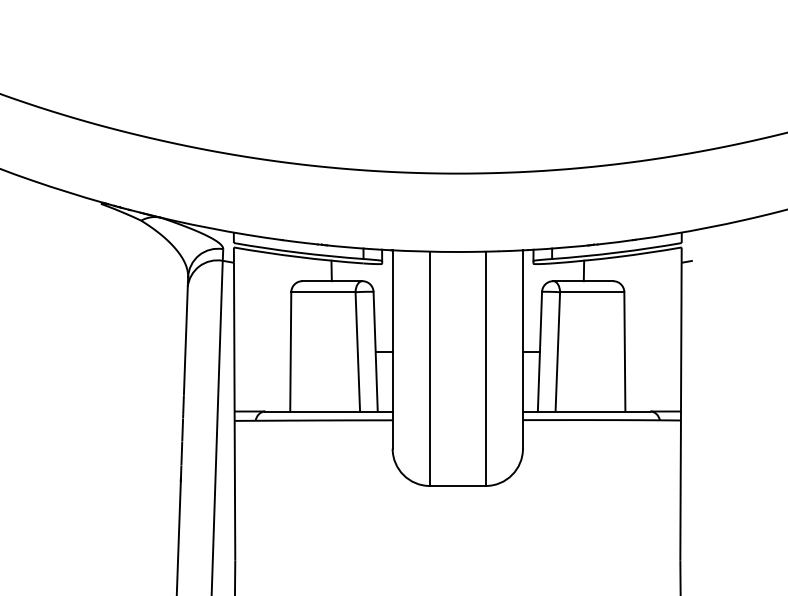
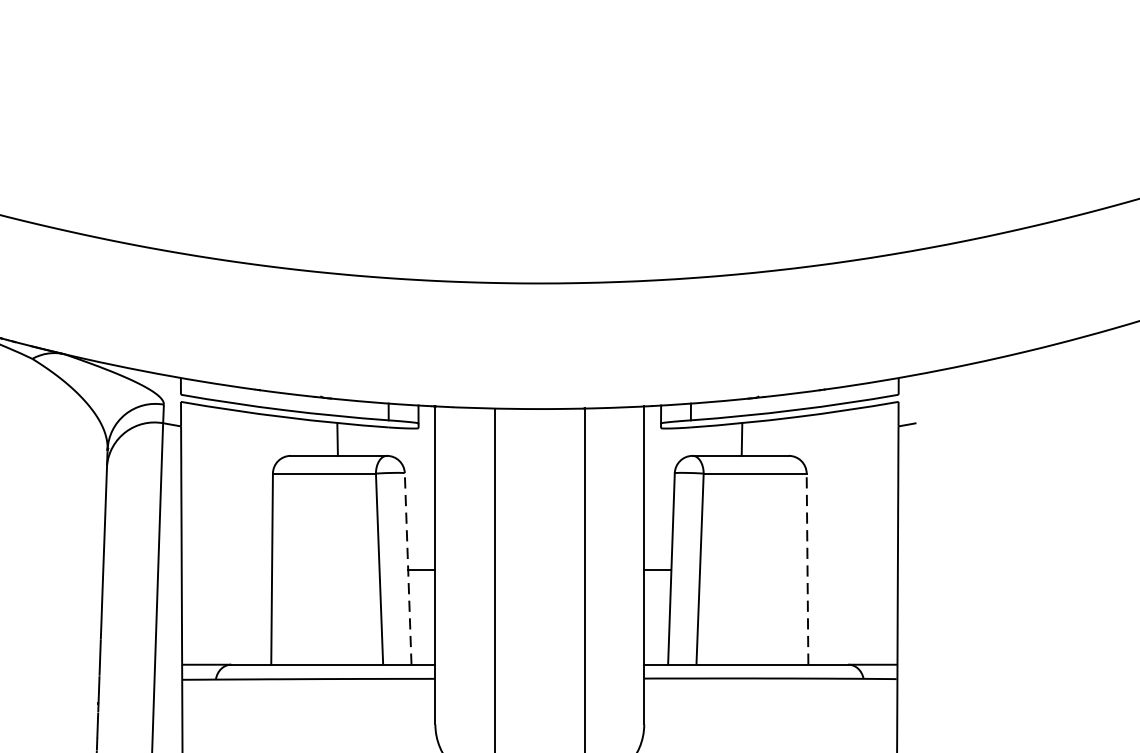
line: (375, 351) -> (407, 568), solid -> dashed
line: (624, 351) -> (806, 568), solid -> dashed

